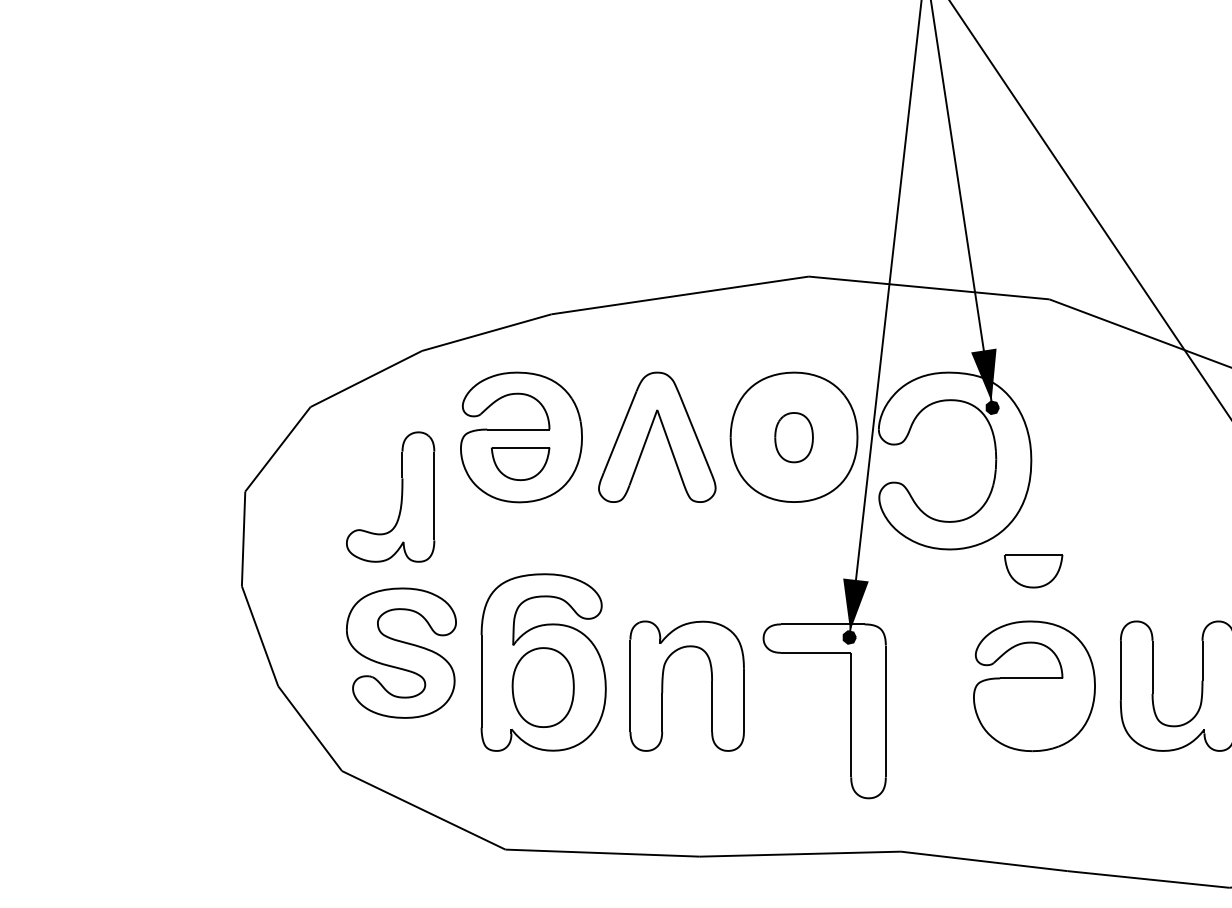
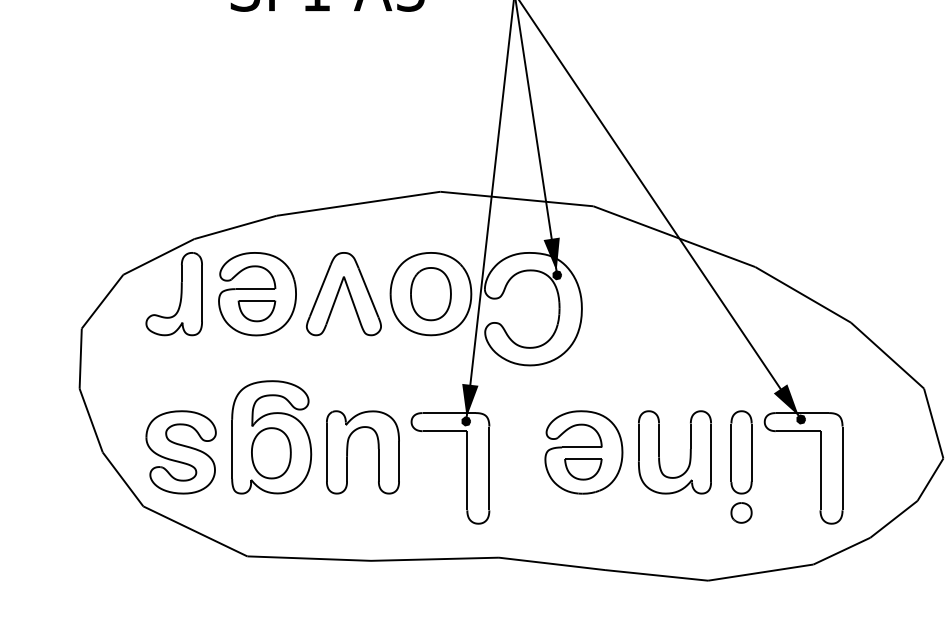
part: (793, 438) -> (430, 294), size x1.67
part: (400, 497) -> (180, 294), moved
part: (1033, 571) -> (583, 469), moved
part: (400, 653) -> (180, 452), moved

